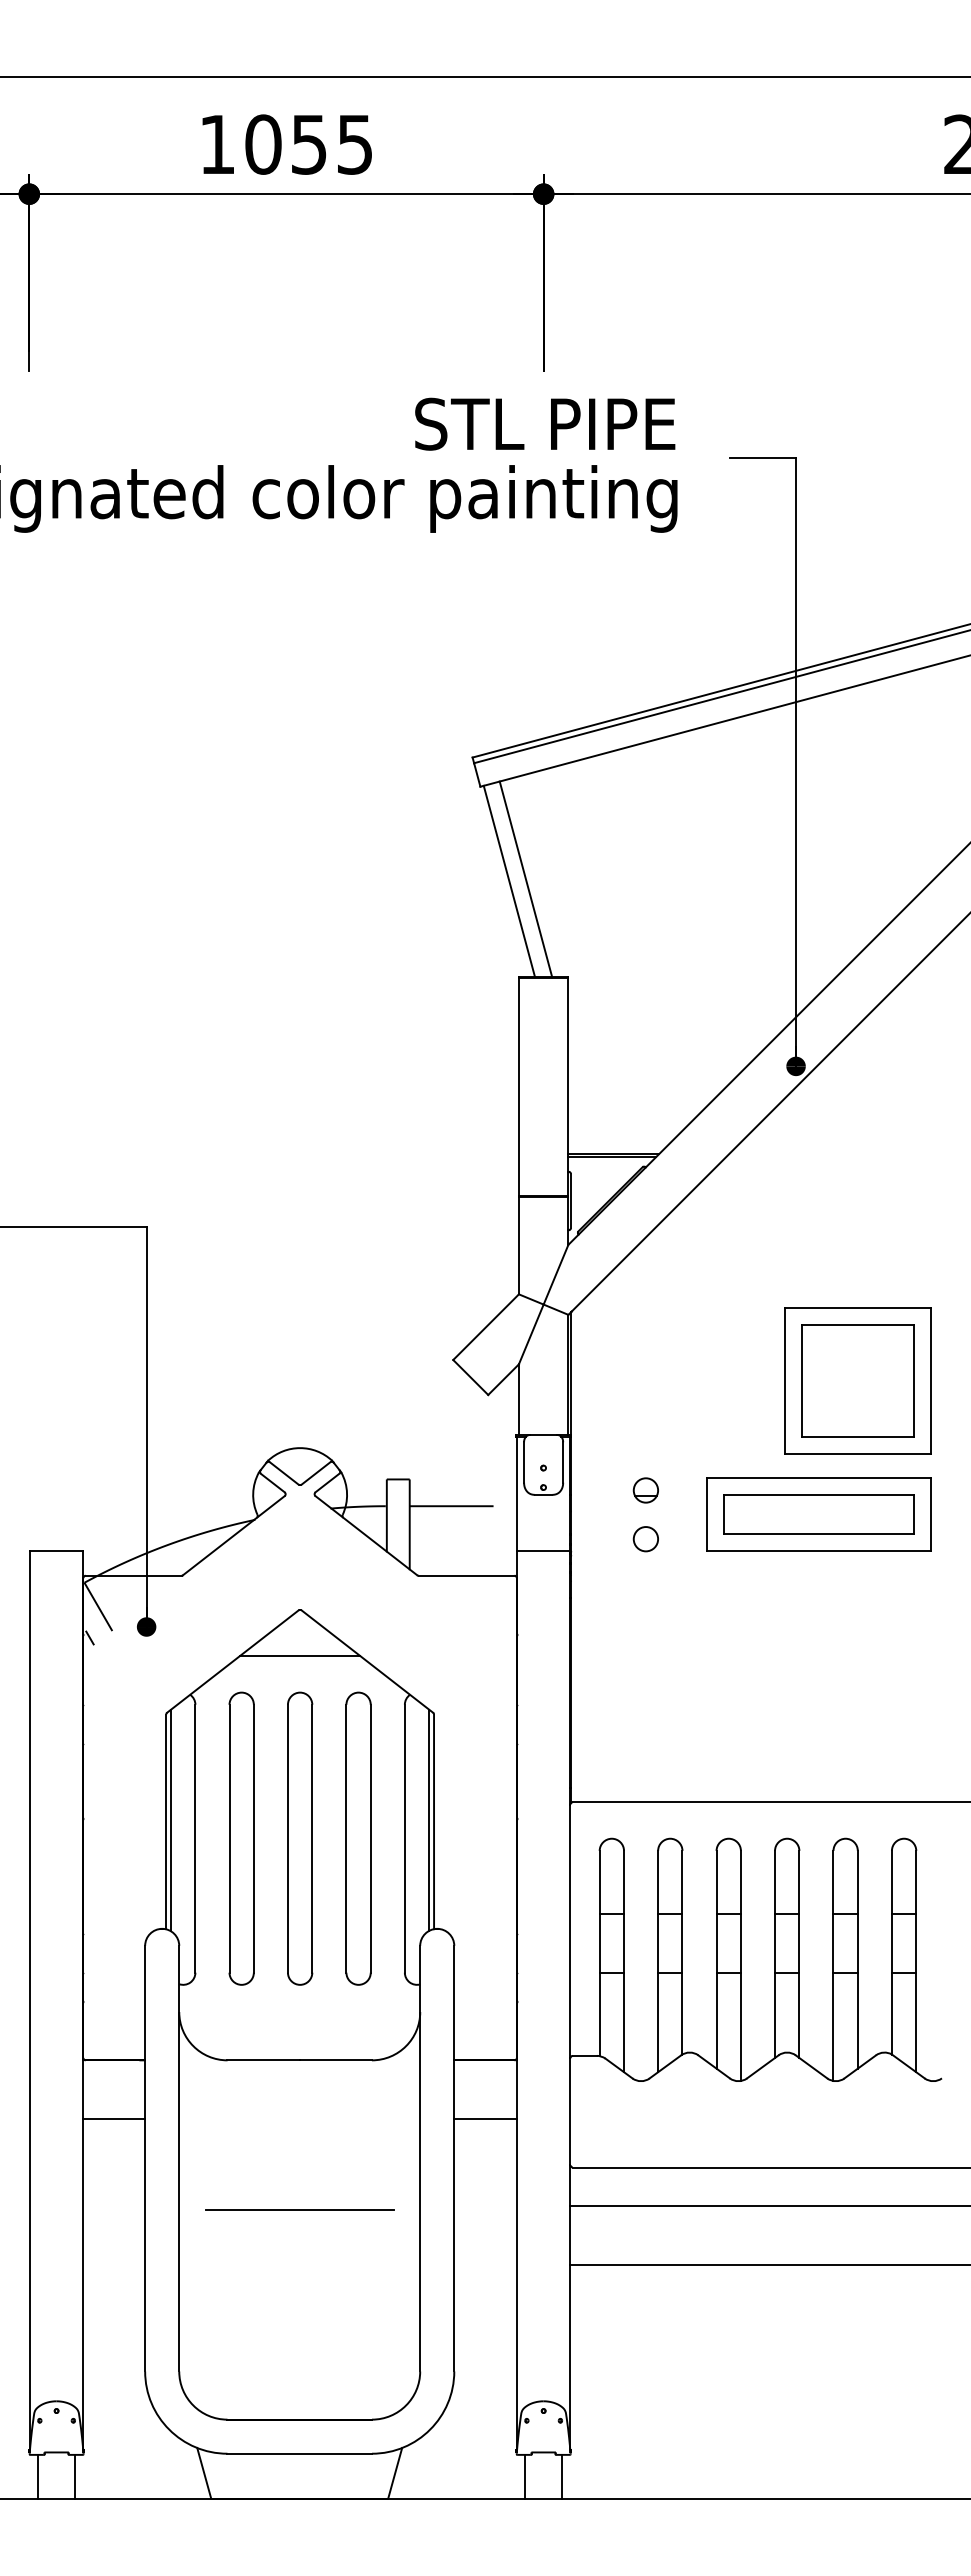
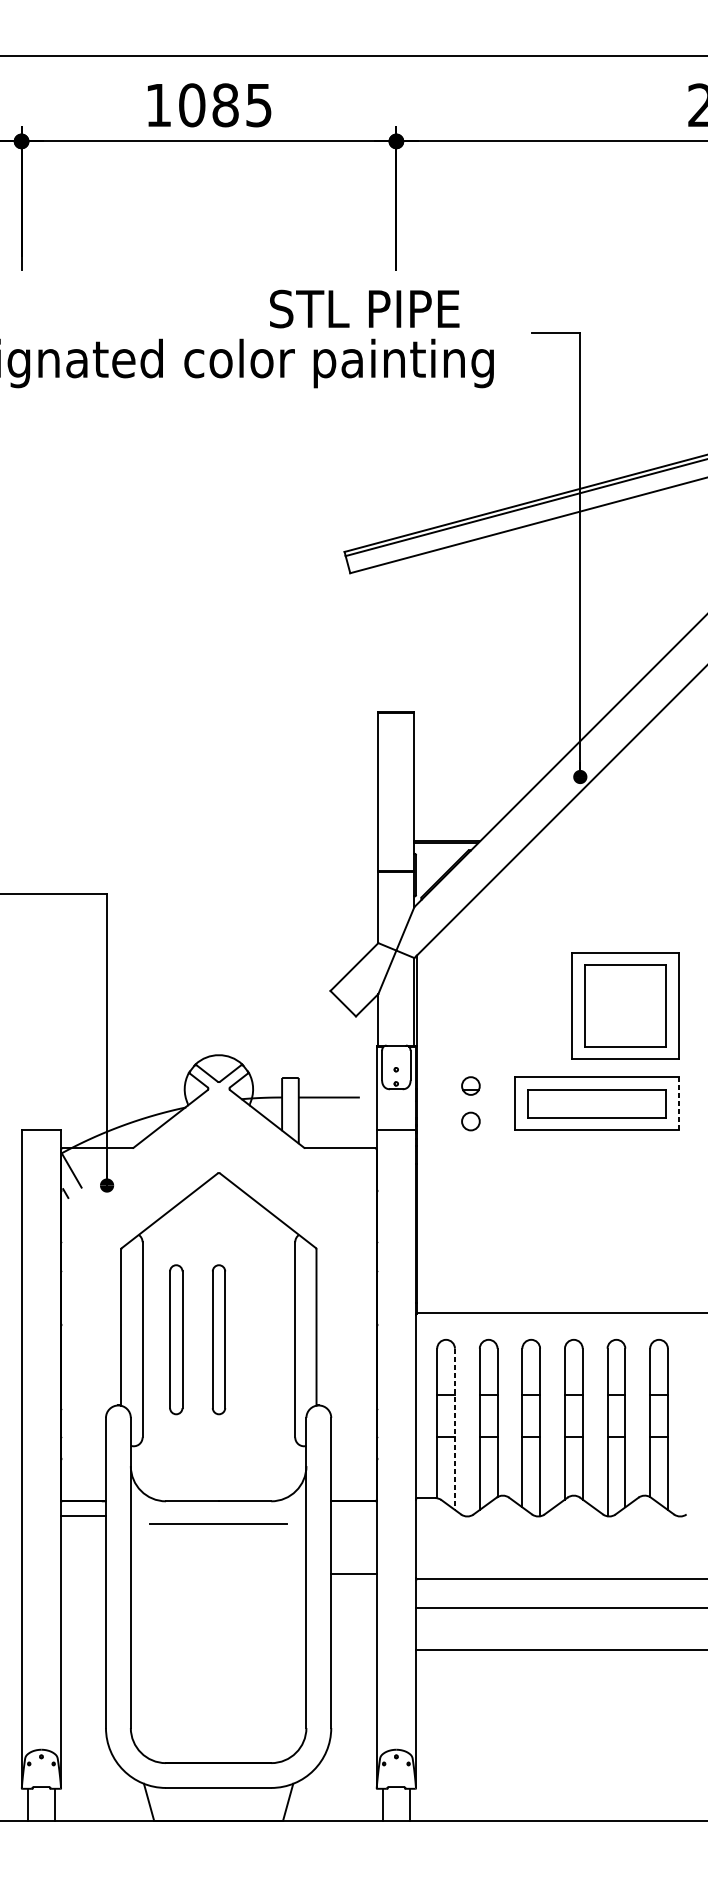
text: (309, 144) -> (225, 105), 1055 -> 1085
text: (545, 423) -> (364, 308), moved
line: (525, 879) -> (383, 640), removed
line: (509, 881) -> (371, 642), removed
line: (930, 1514) -> (678, 1103), solid -> dashed
line: (299, 1656) -> (218, 1207), removed
line: (429, 1819) -> (313, 1325), removed
line: (171, 1820) -> (125, 1326), removed
part: (241, 1838) -> (176, 1339), size x0.7
part: (300, 1838) -> (219, 1339), size x0.7
part: (358, 1838) -> (261, 1339), removed
line: (624, 1961) -> (455, 1429), solid -> dashed
line: (114, 2118) -> (83, 1515), moved
line: (485, 2118) -> (354, 1573), moved
line: (299, 2209) -> (218, 1523), moved

